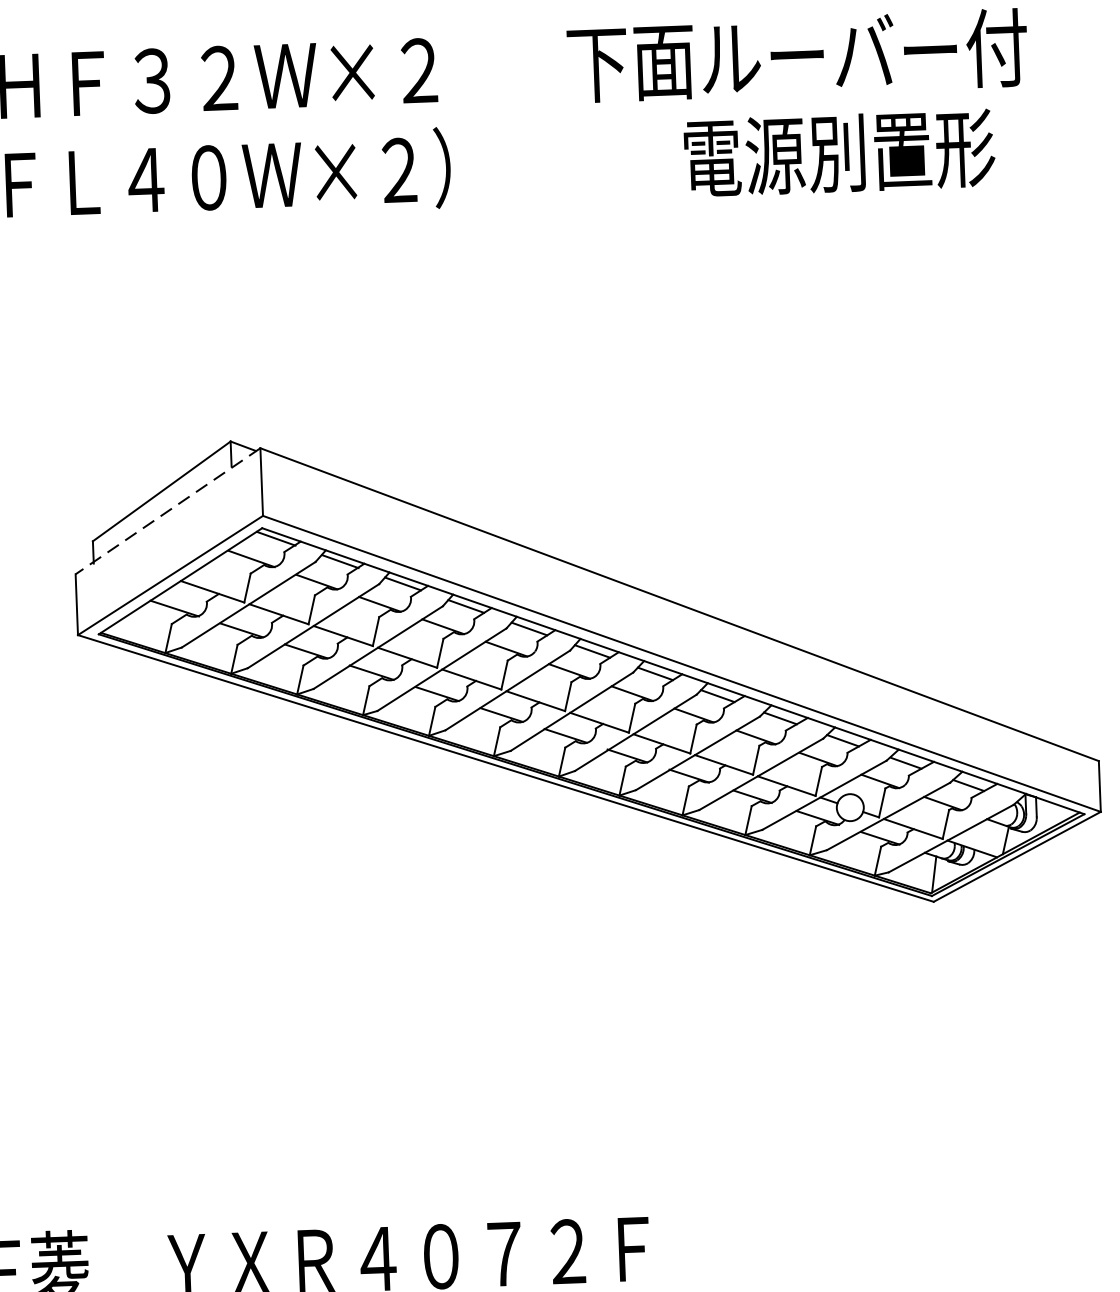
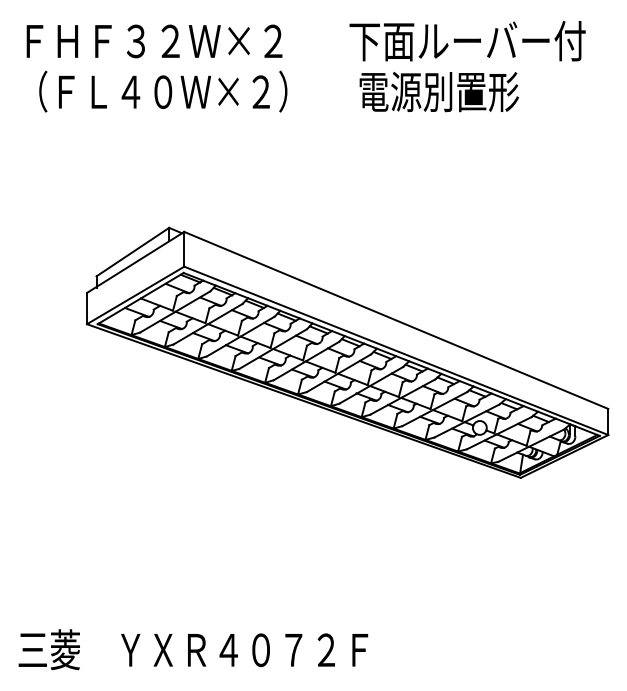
text: (838, 154) -> (438, 92), moved
line: (167, 511) -> (135, 262), dashed -> solid

